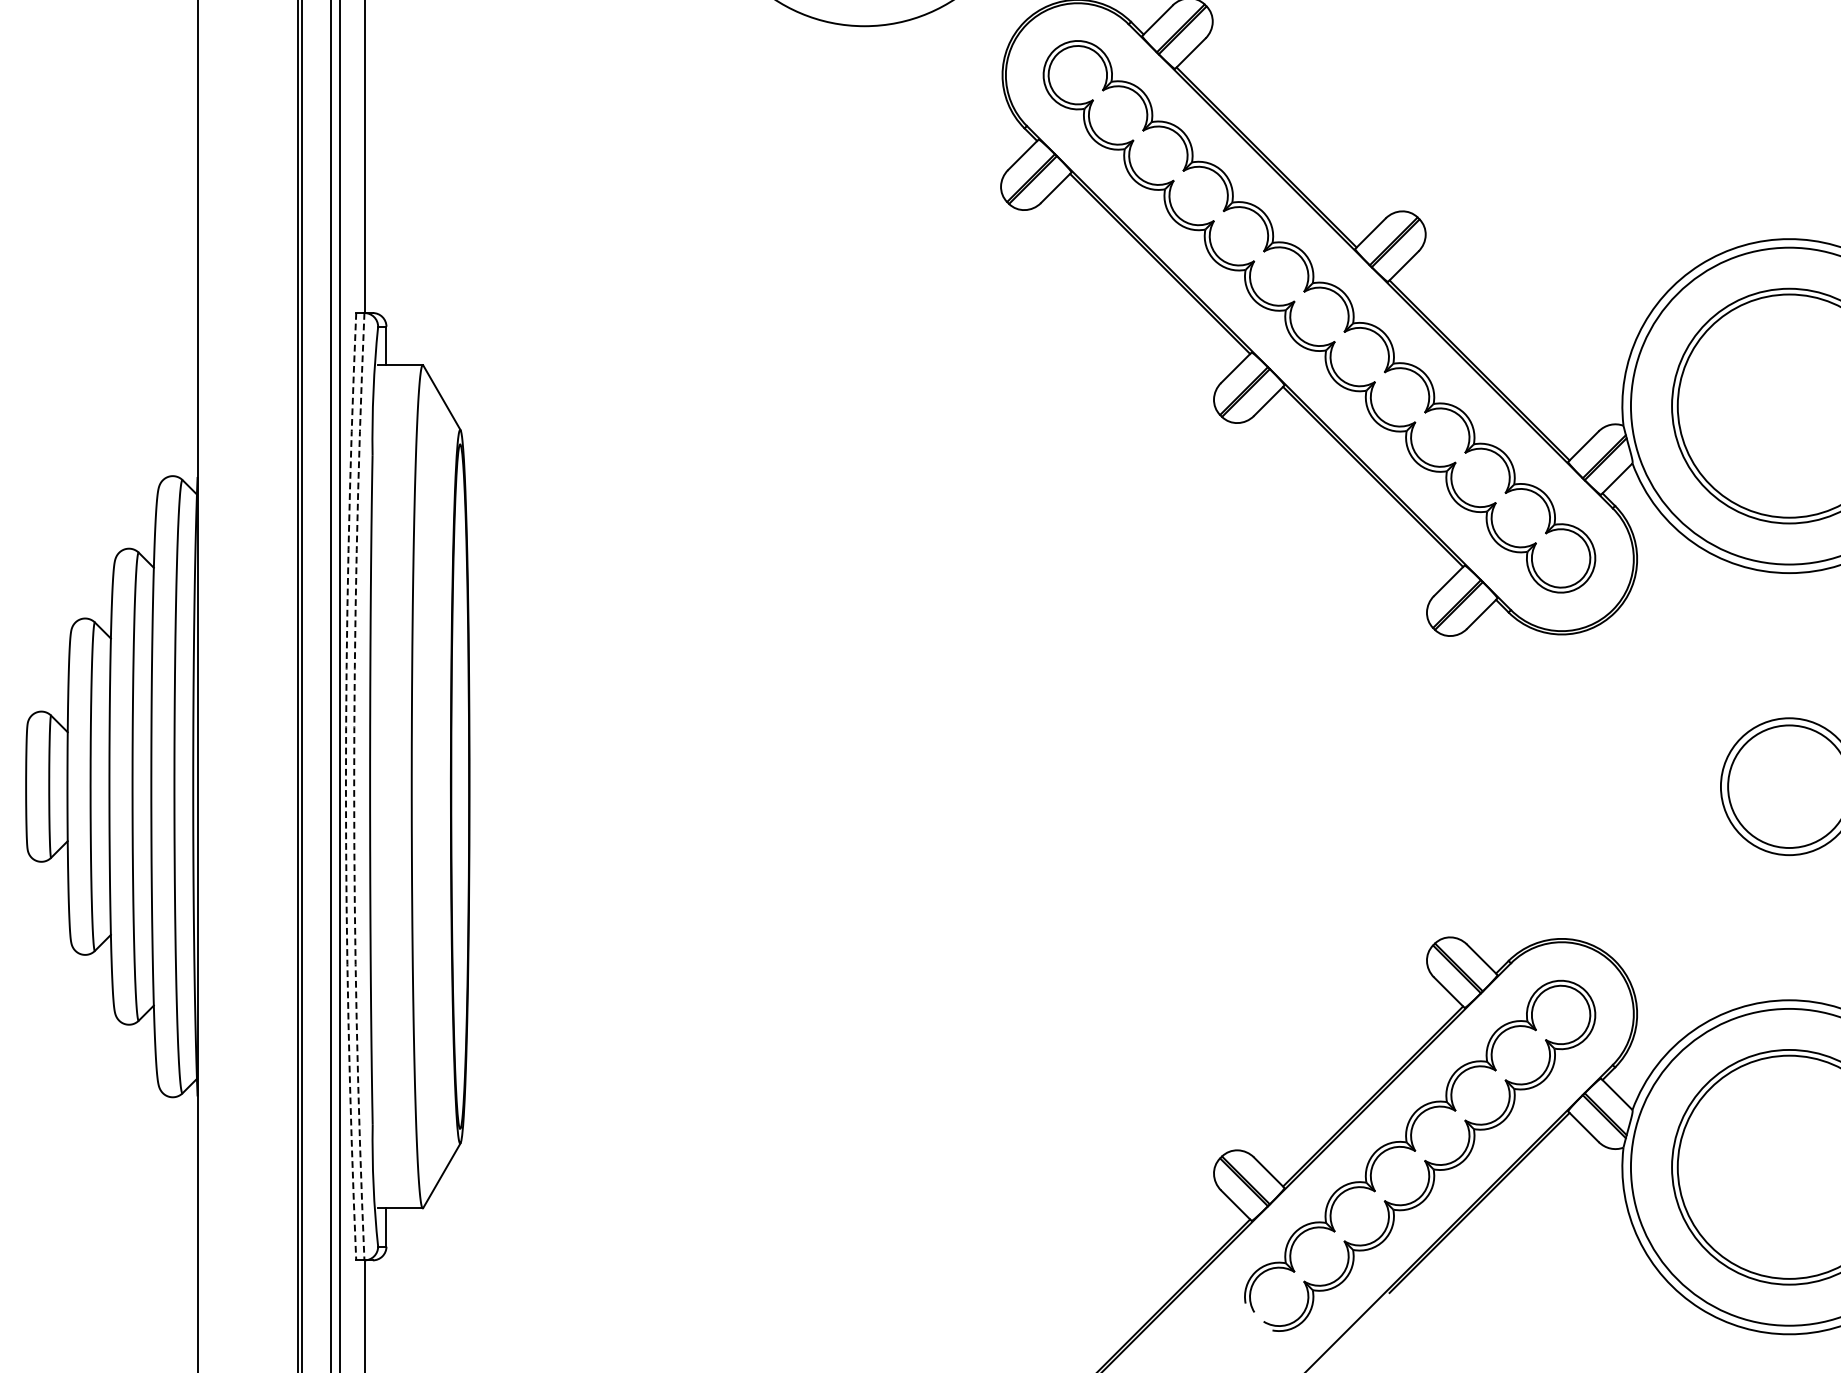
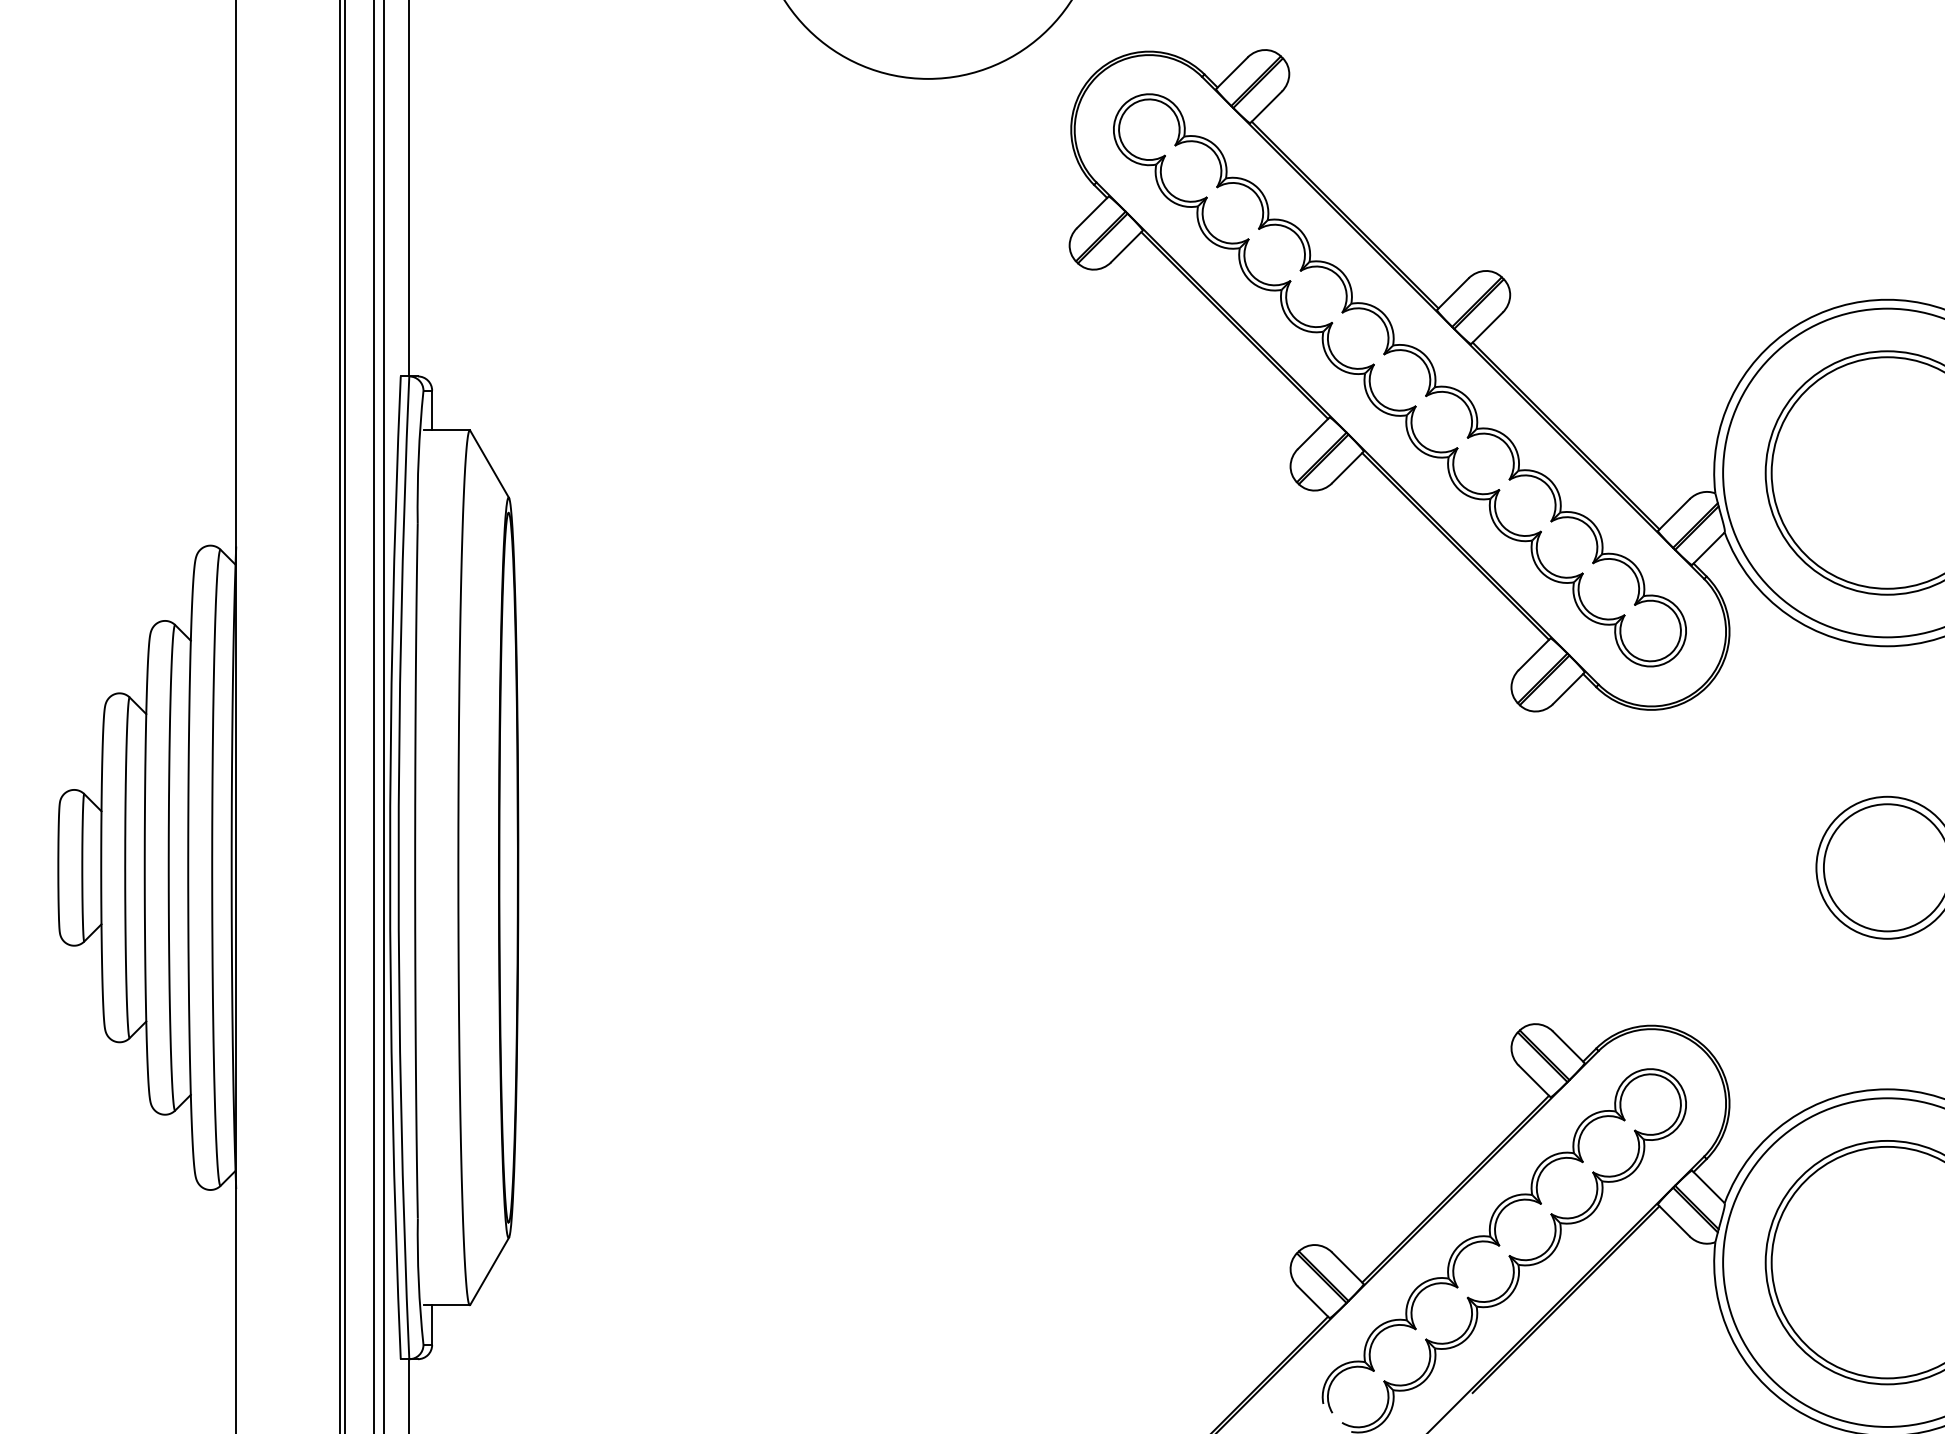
arc: (346, 786) -> (390, 867), dashed -> solid
arc: (354, 786) -> (398, 867), dashed -> solid

